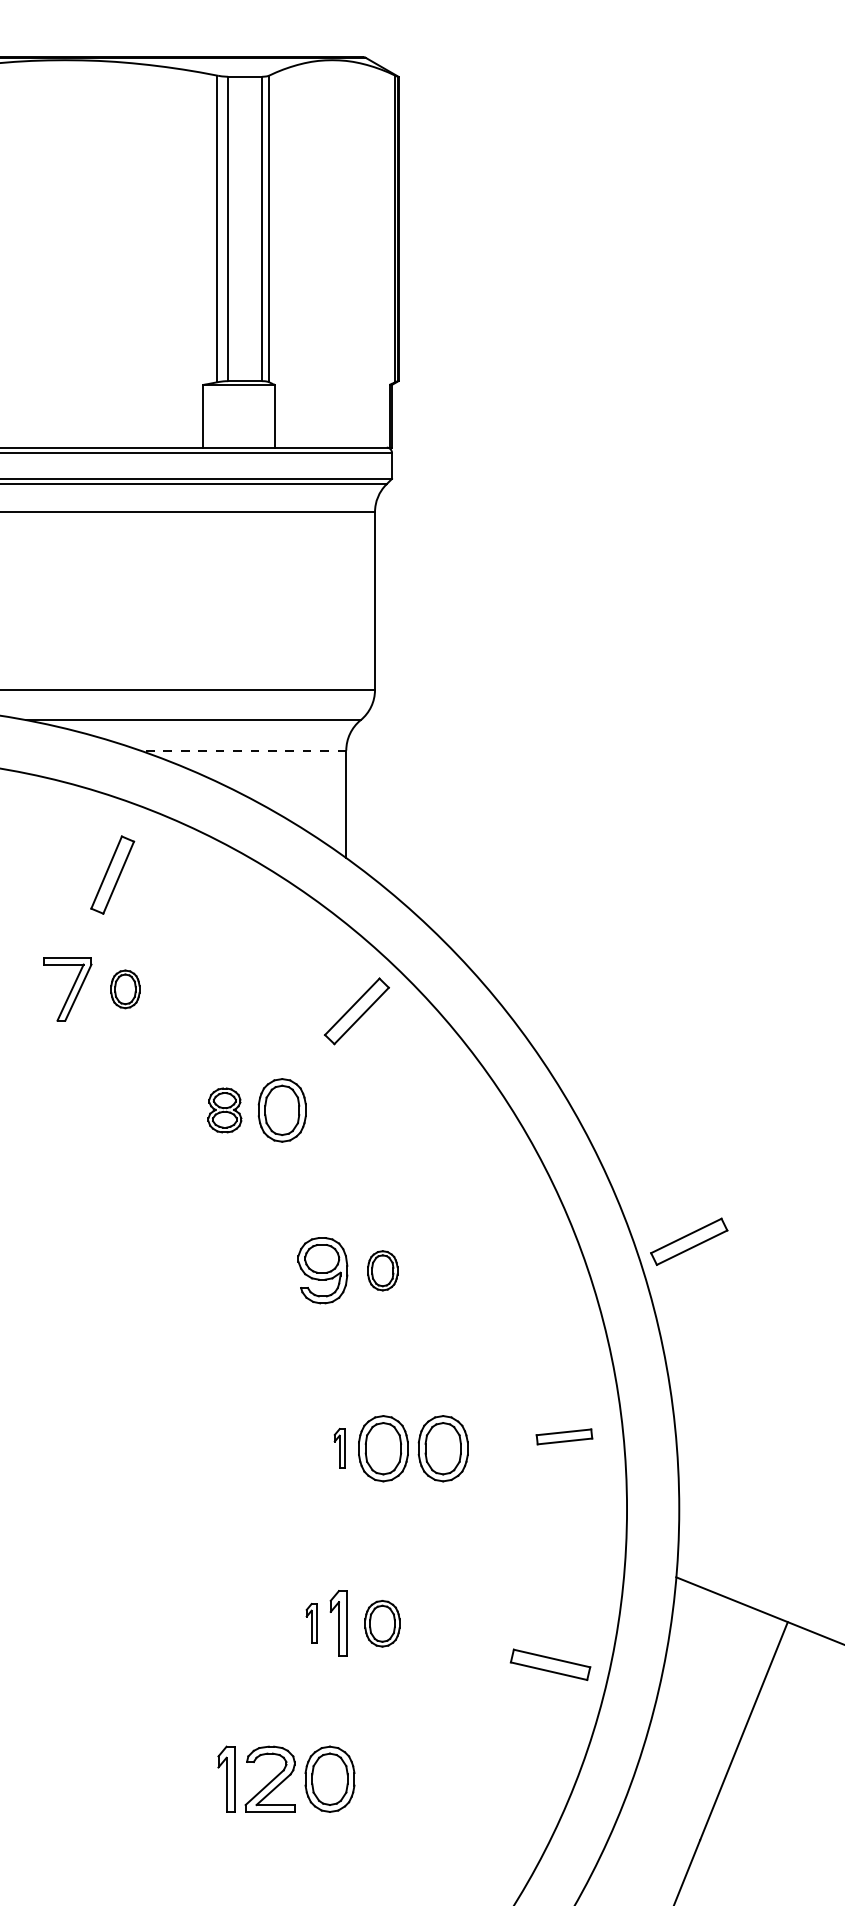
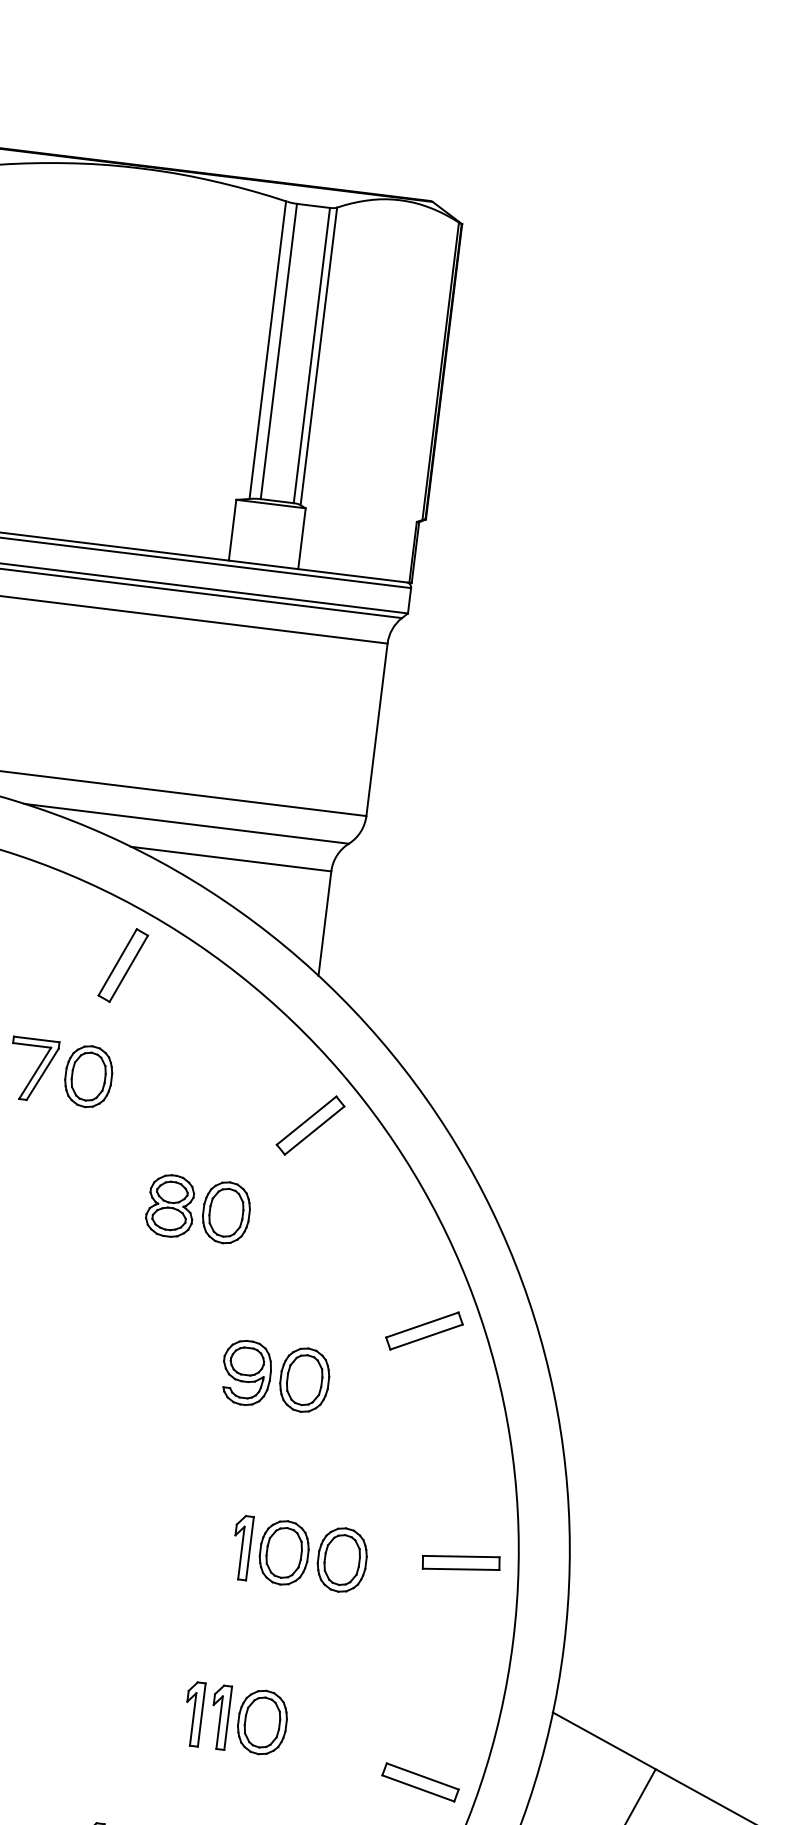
line: (242, 750) -> (230, 859), dashed -> solid
part: (112, 874) -> (123, 964), moved
part: (125, 989) -> (88, 1076), size x1.67
part: (224, 1110) -> (170, 1205), size x1.43
part: (689, 1241) -> (424, 1330), moved
part: (382, 1270) -> (304, 1379), size x1.67
part: (564, 1436) -> (461, 1562), size x1.43
part: (339, 1448) -> (241, 1547), size x1.67
part: (311, 1623) -> (193, 1713), size x1.67
part: (382, 1623) -> (262, 1722), size x1.43

